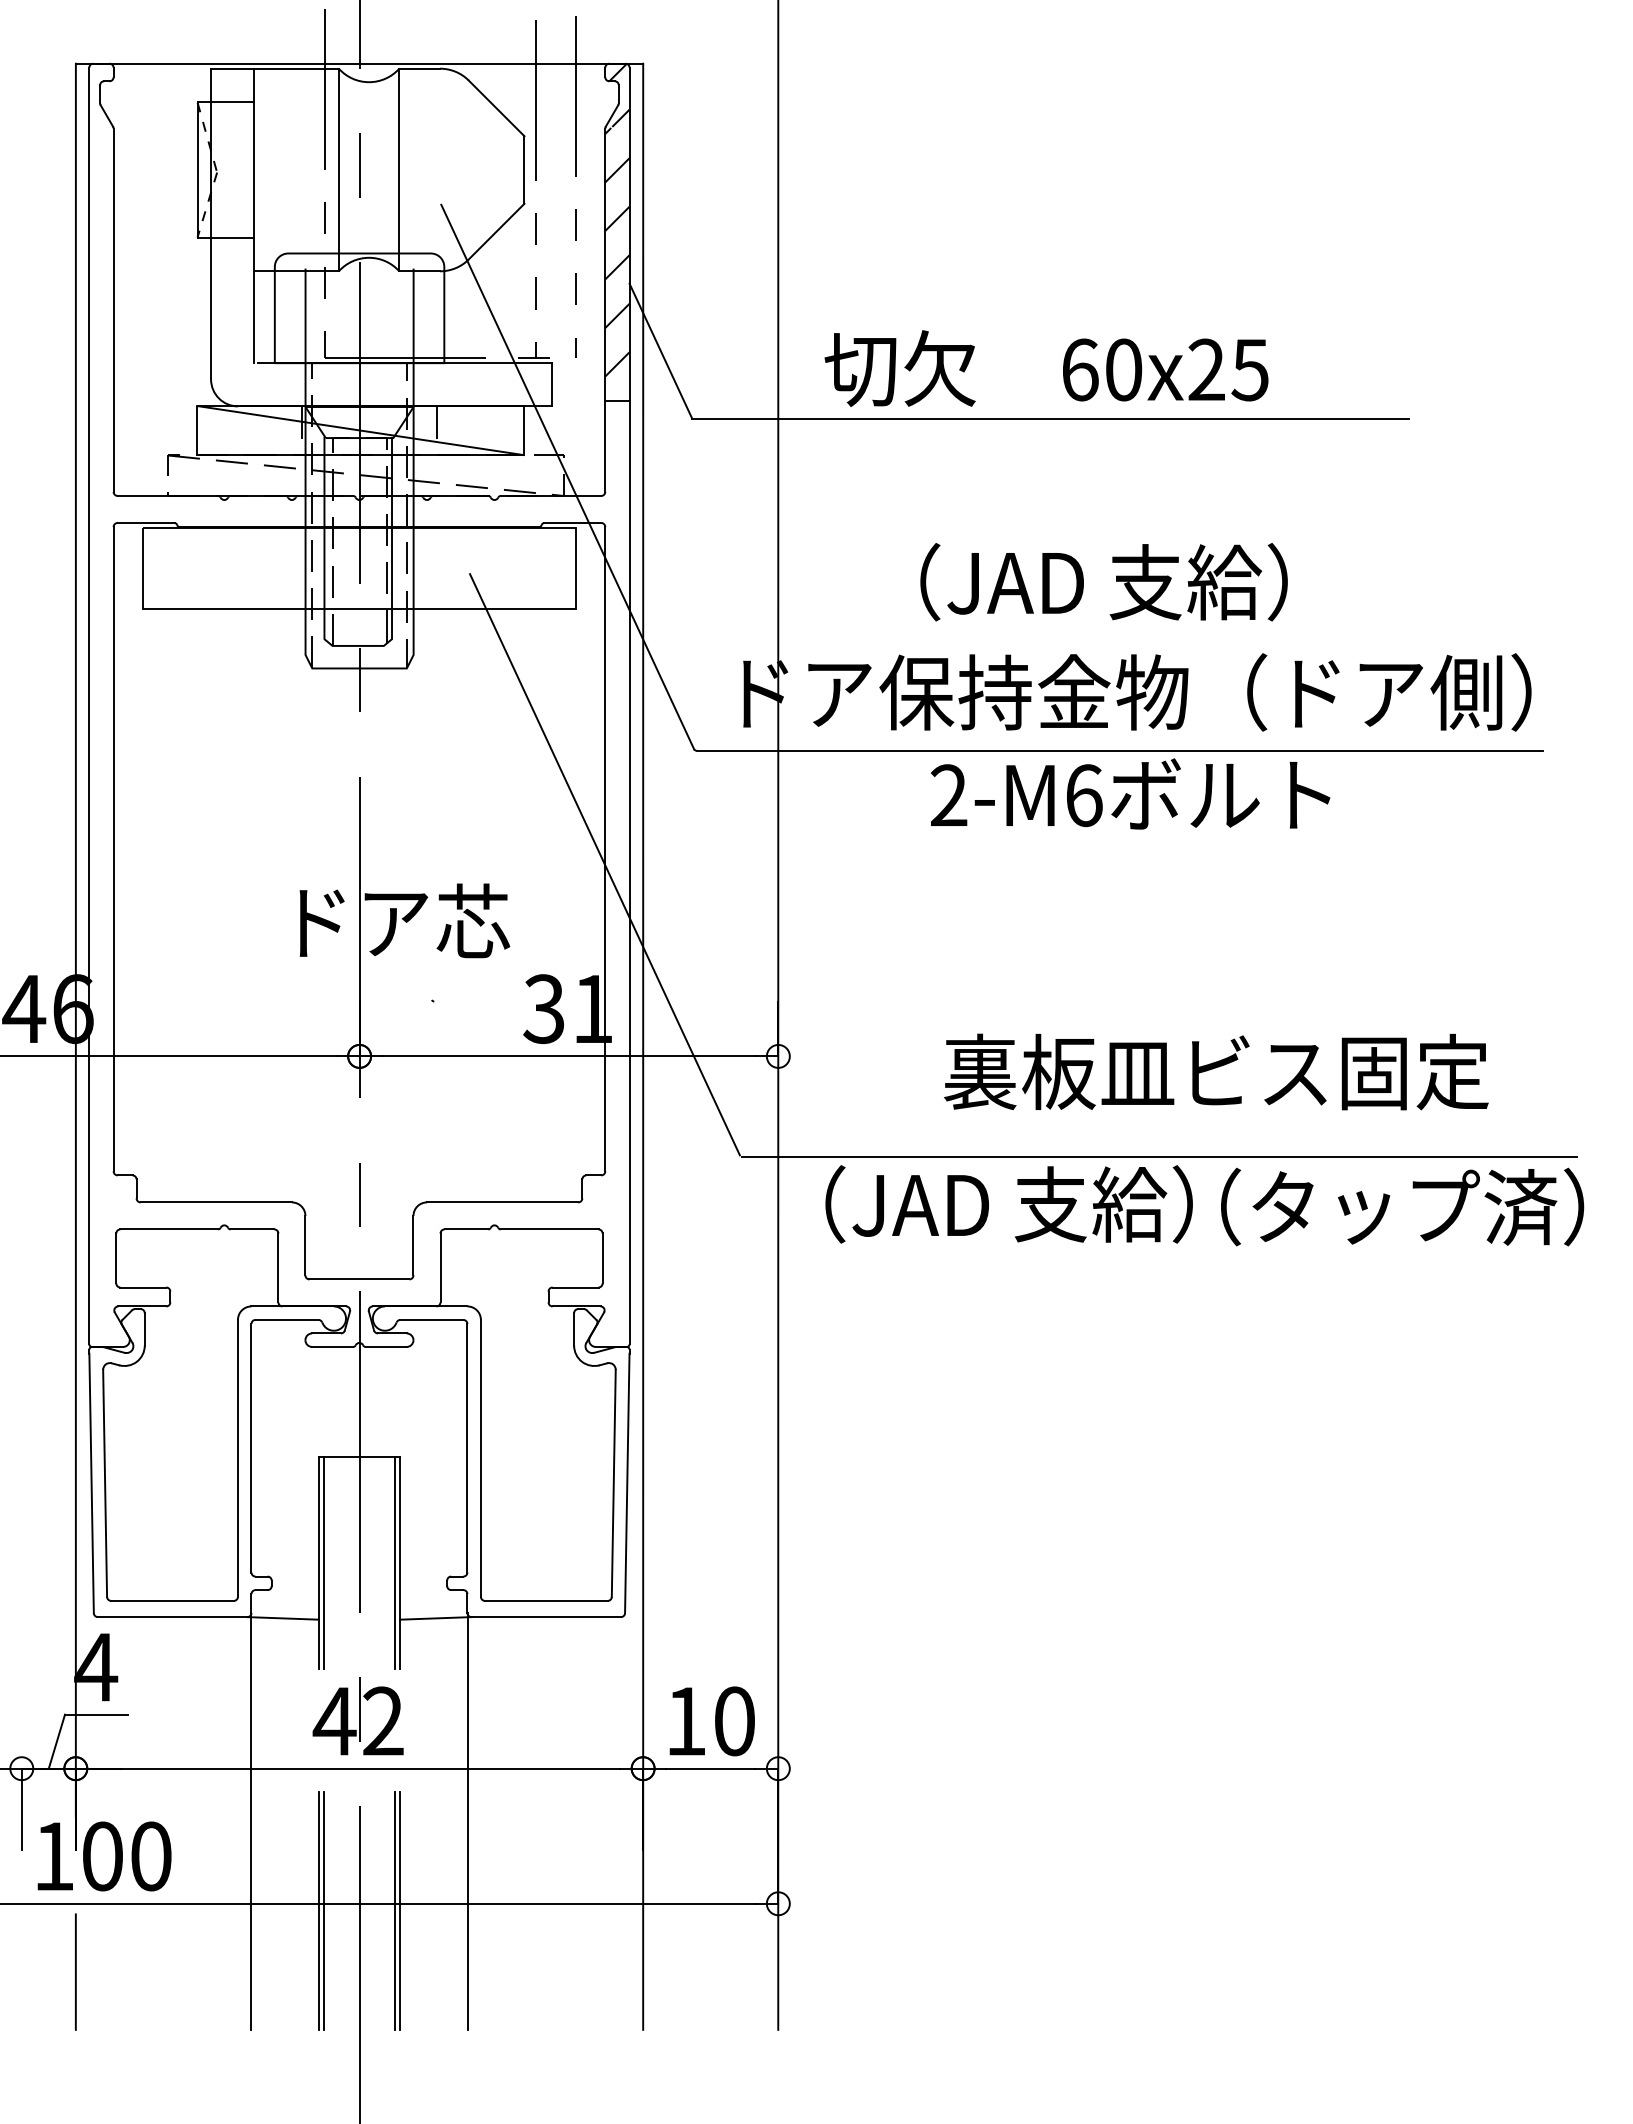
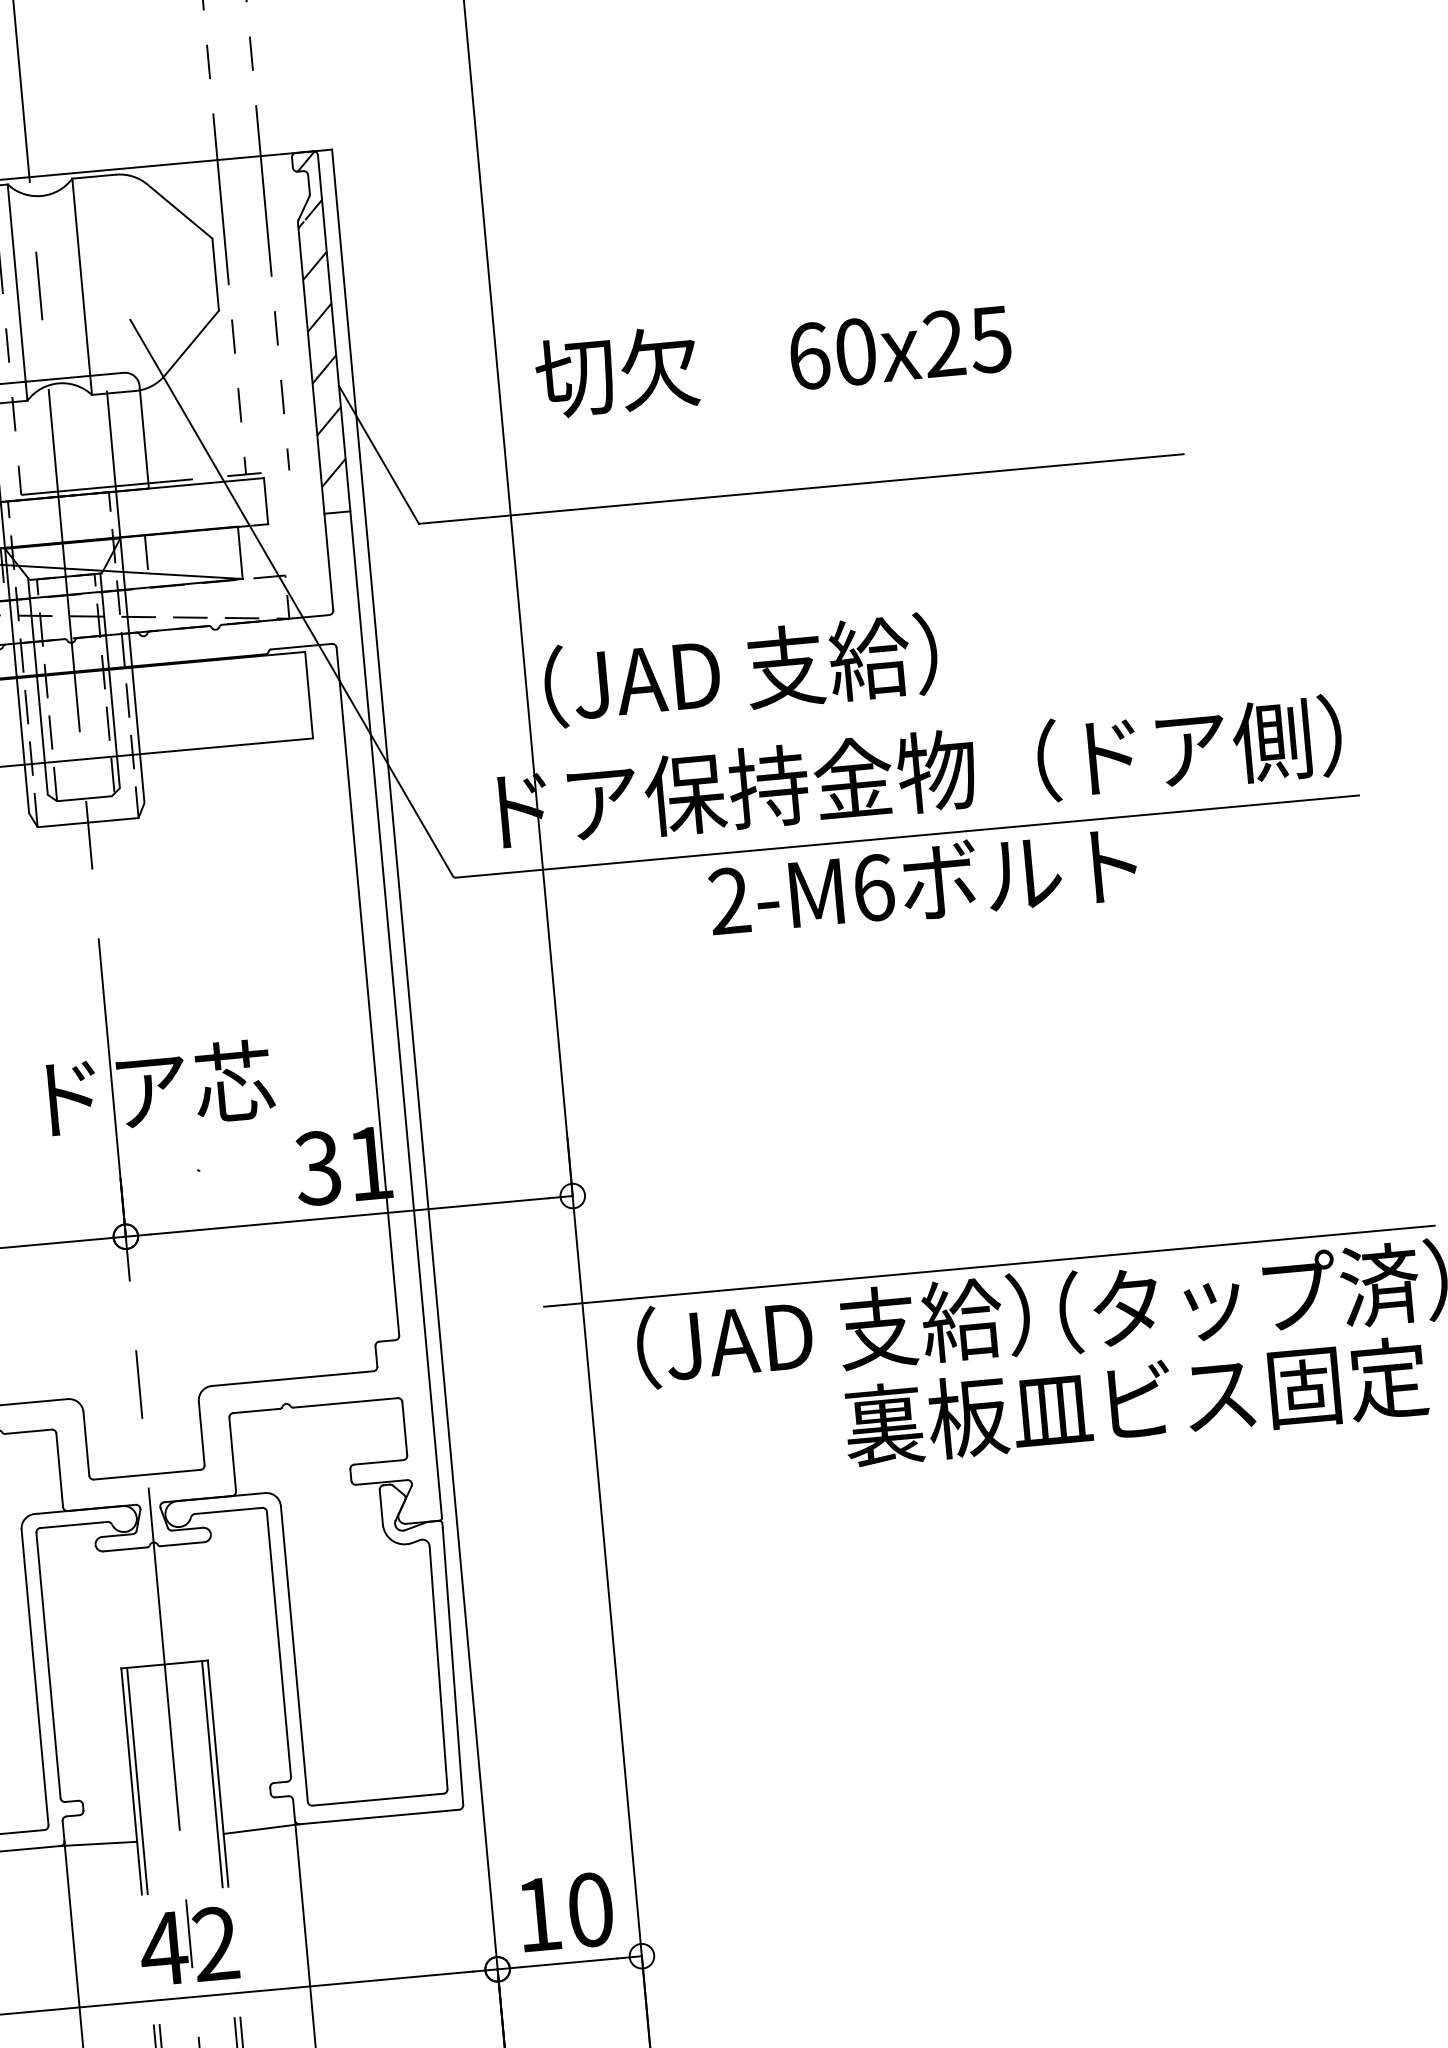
text: (1046, 368) -> (773, 357), moved
text: (1103, 582) -> (740, 670), moved
line: (604, 864) -> (368, 1008), removed
text: (1216, 1071) -> (1136, 1400), moved

